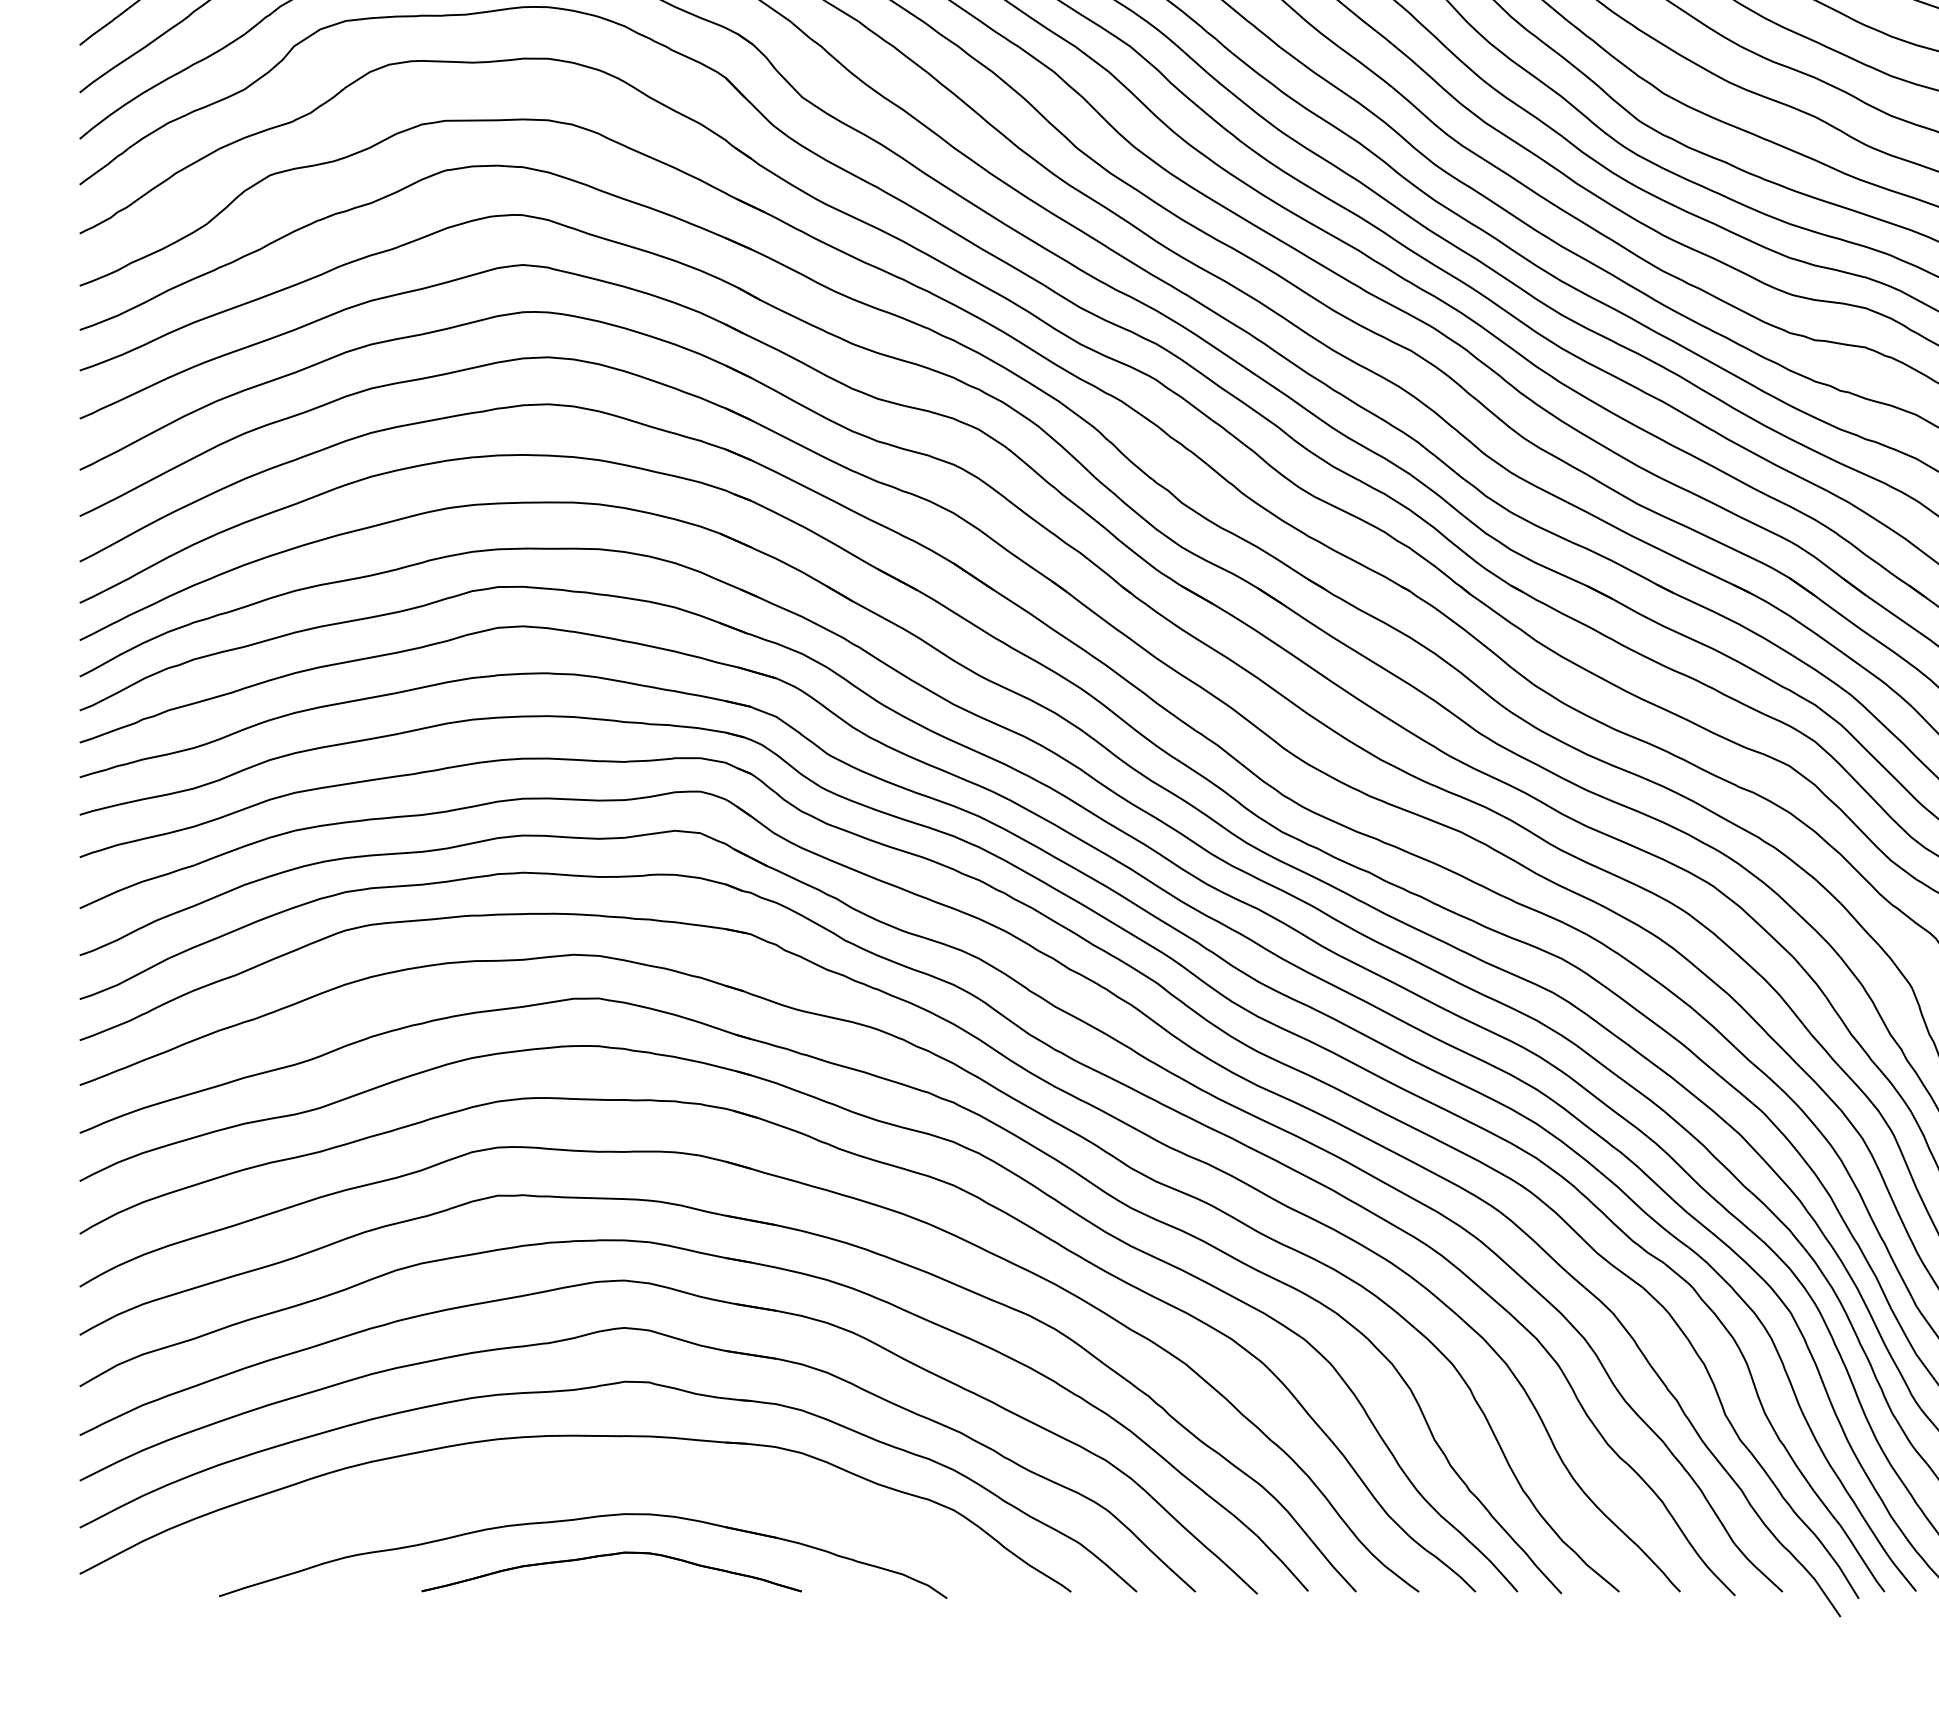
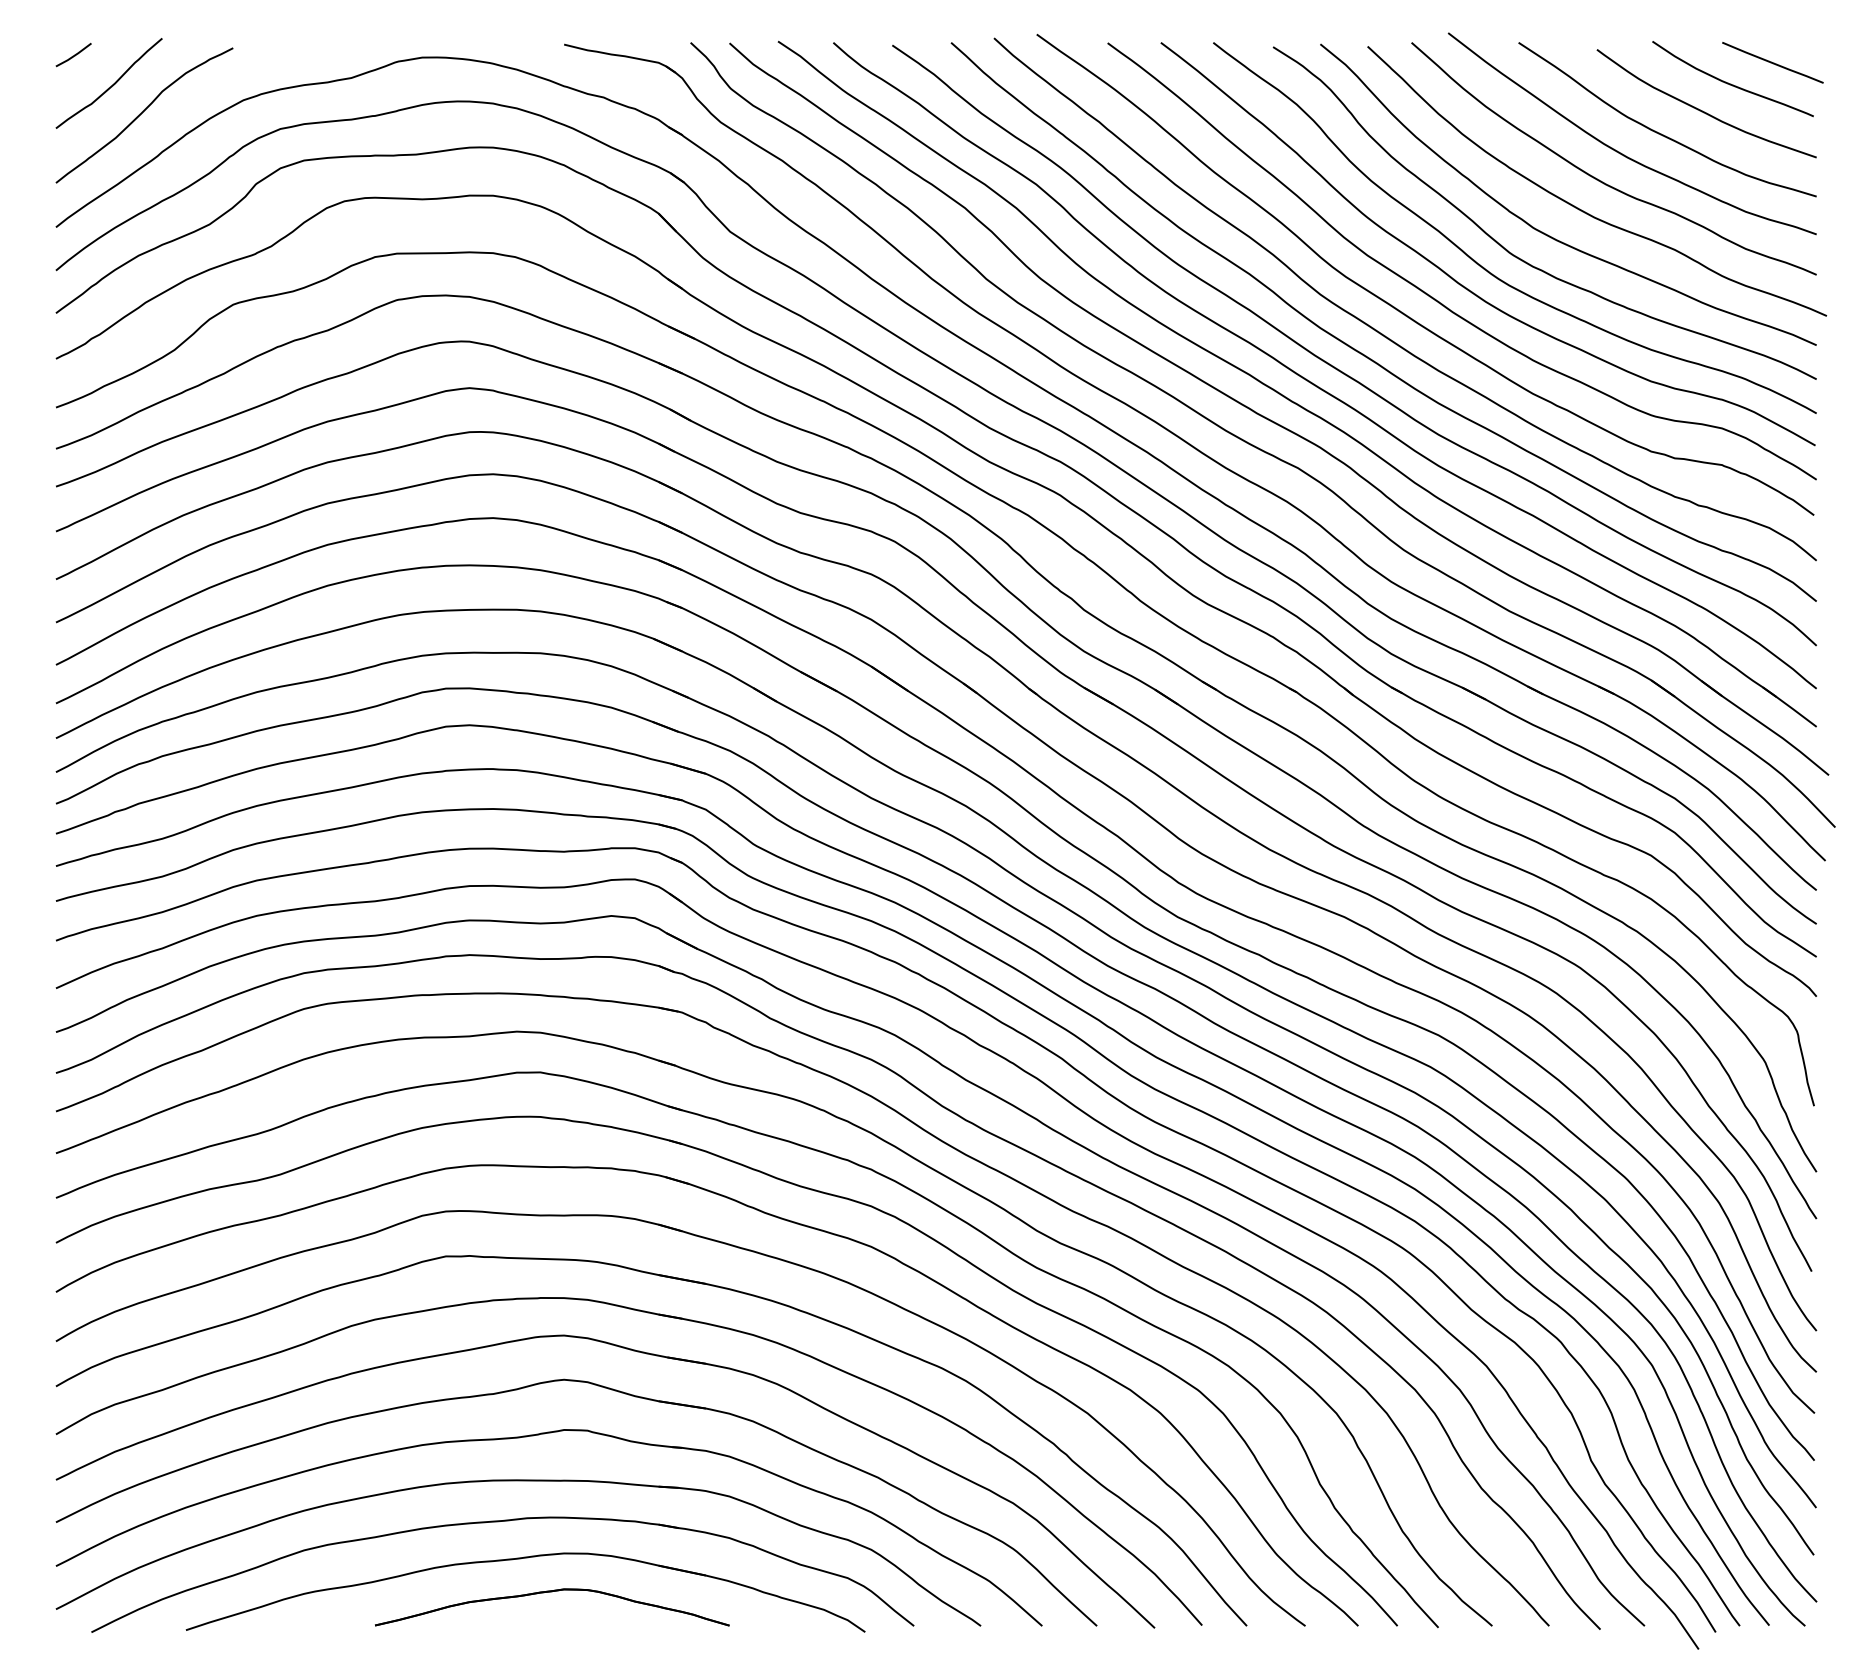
part: (555, 1480) -> (499, 1522), added

